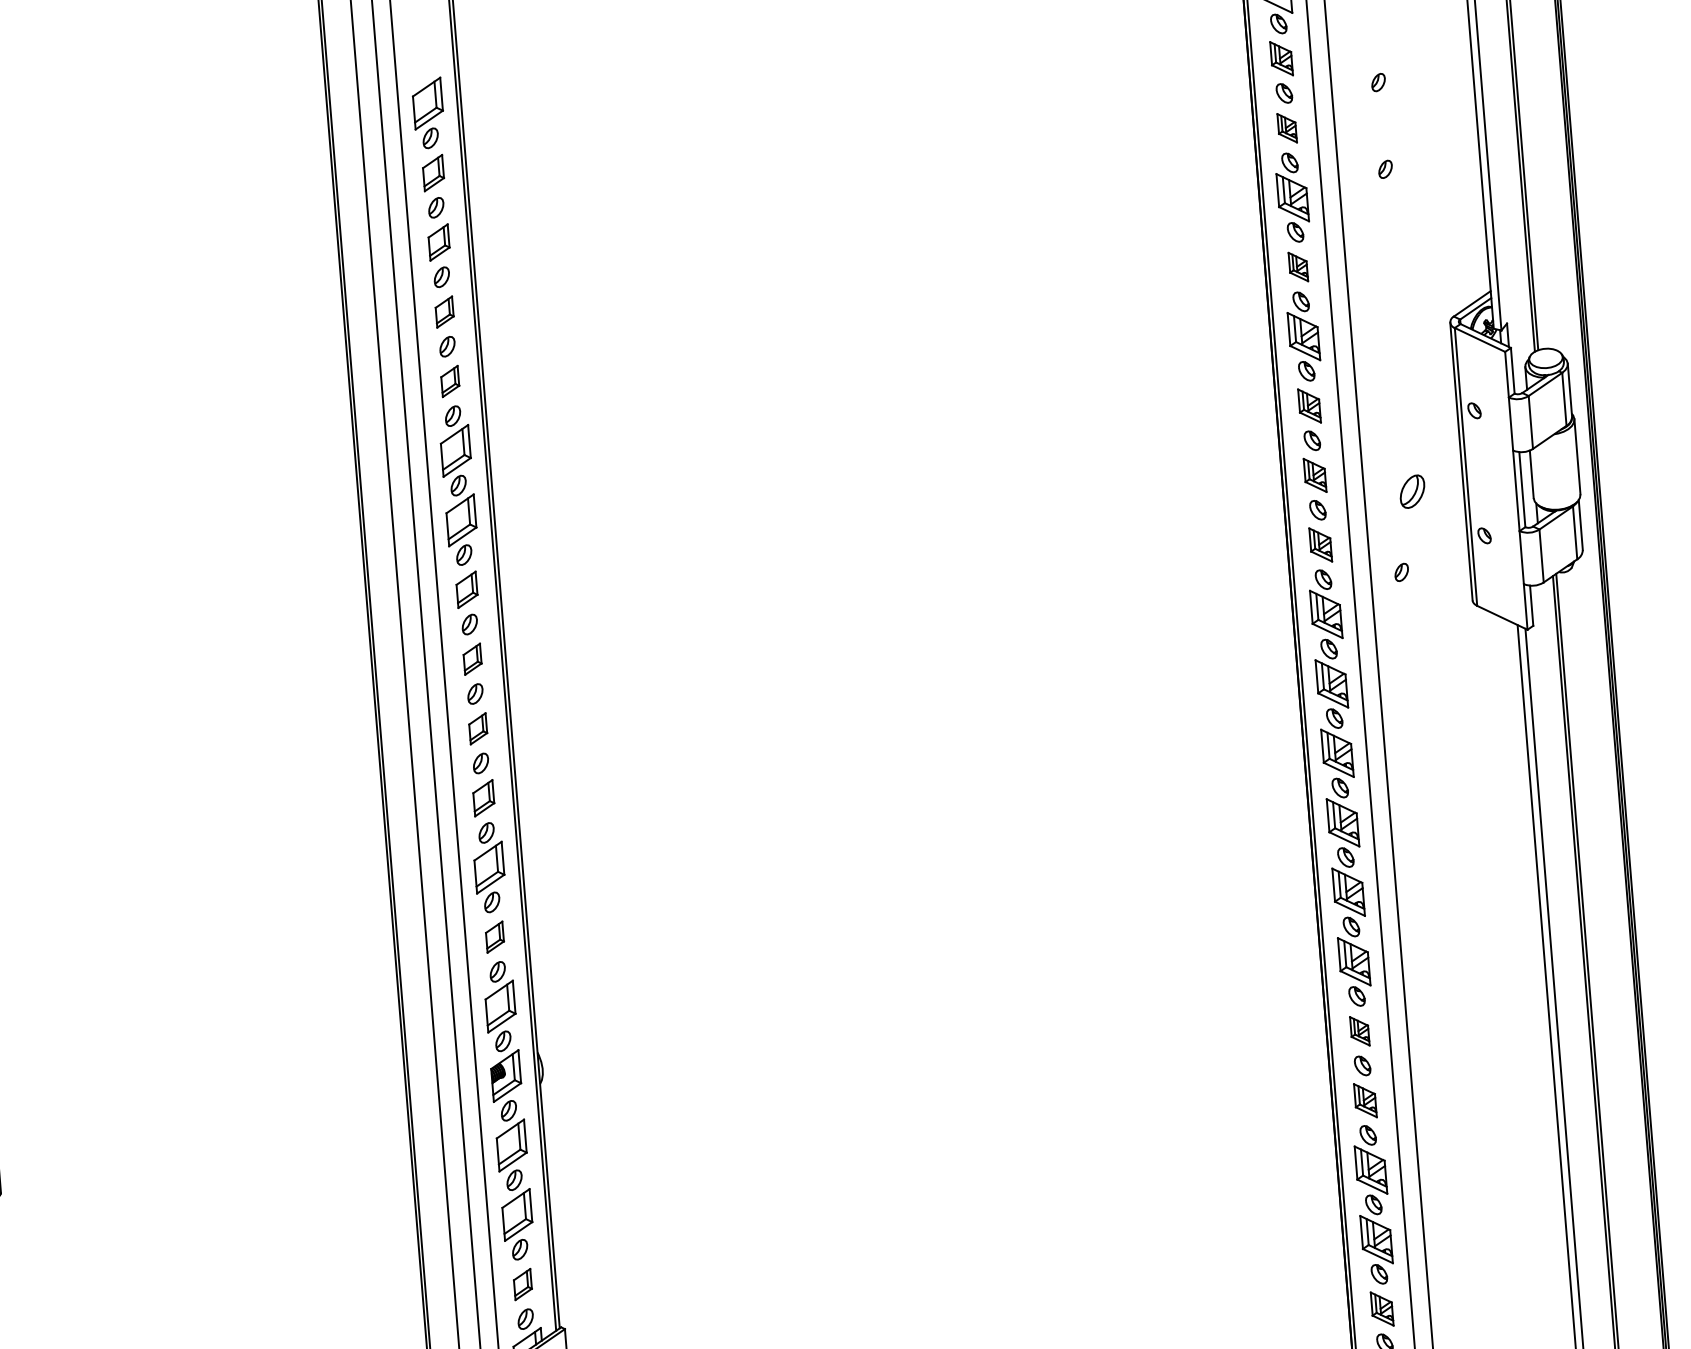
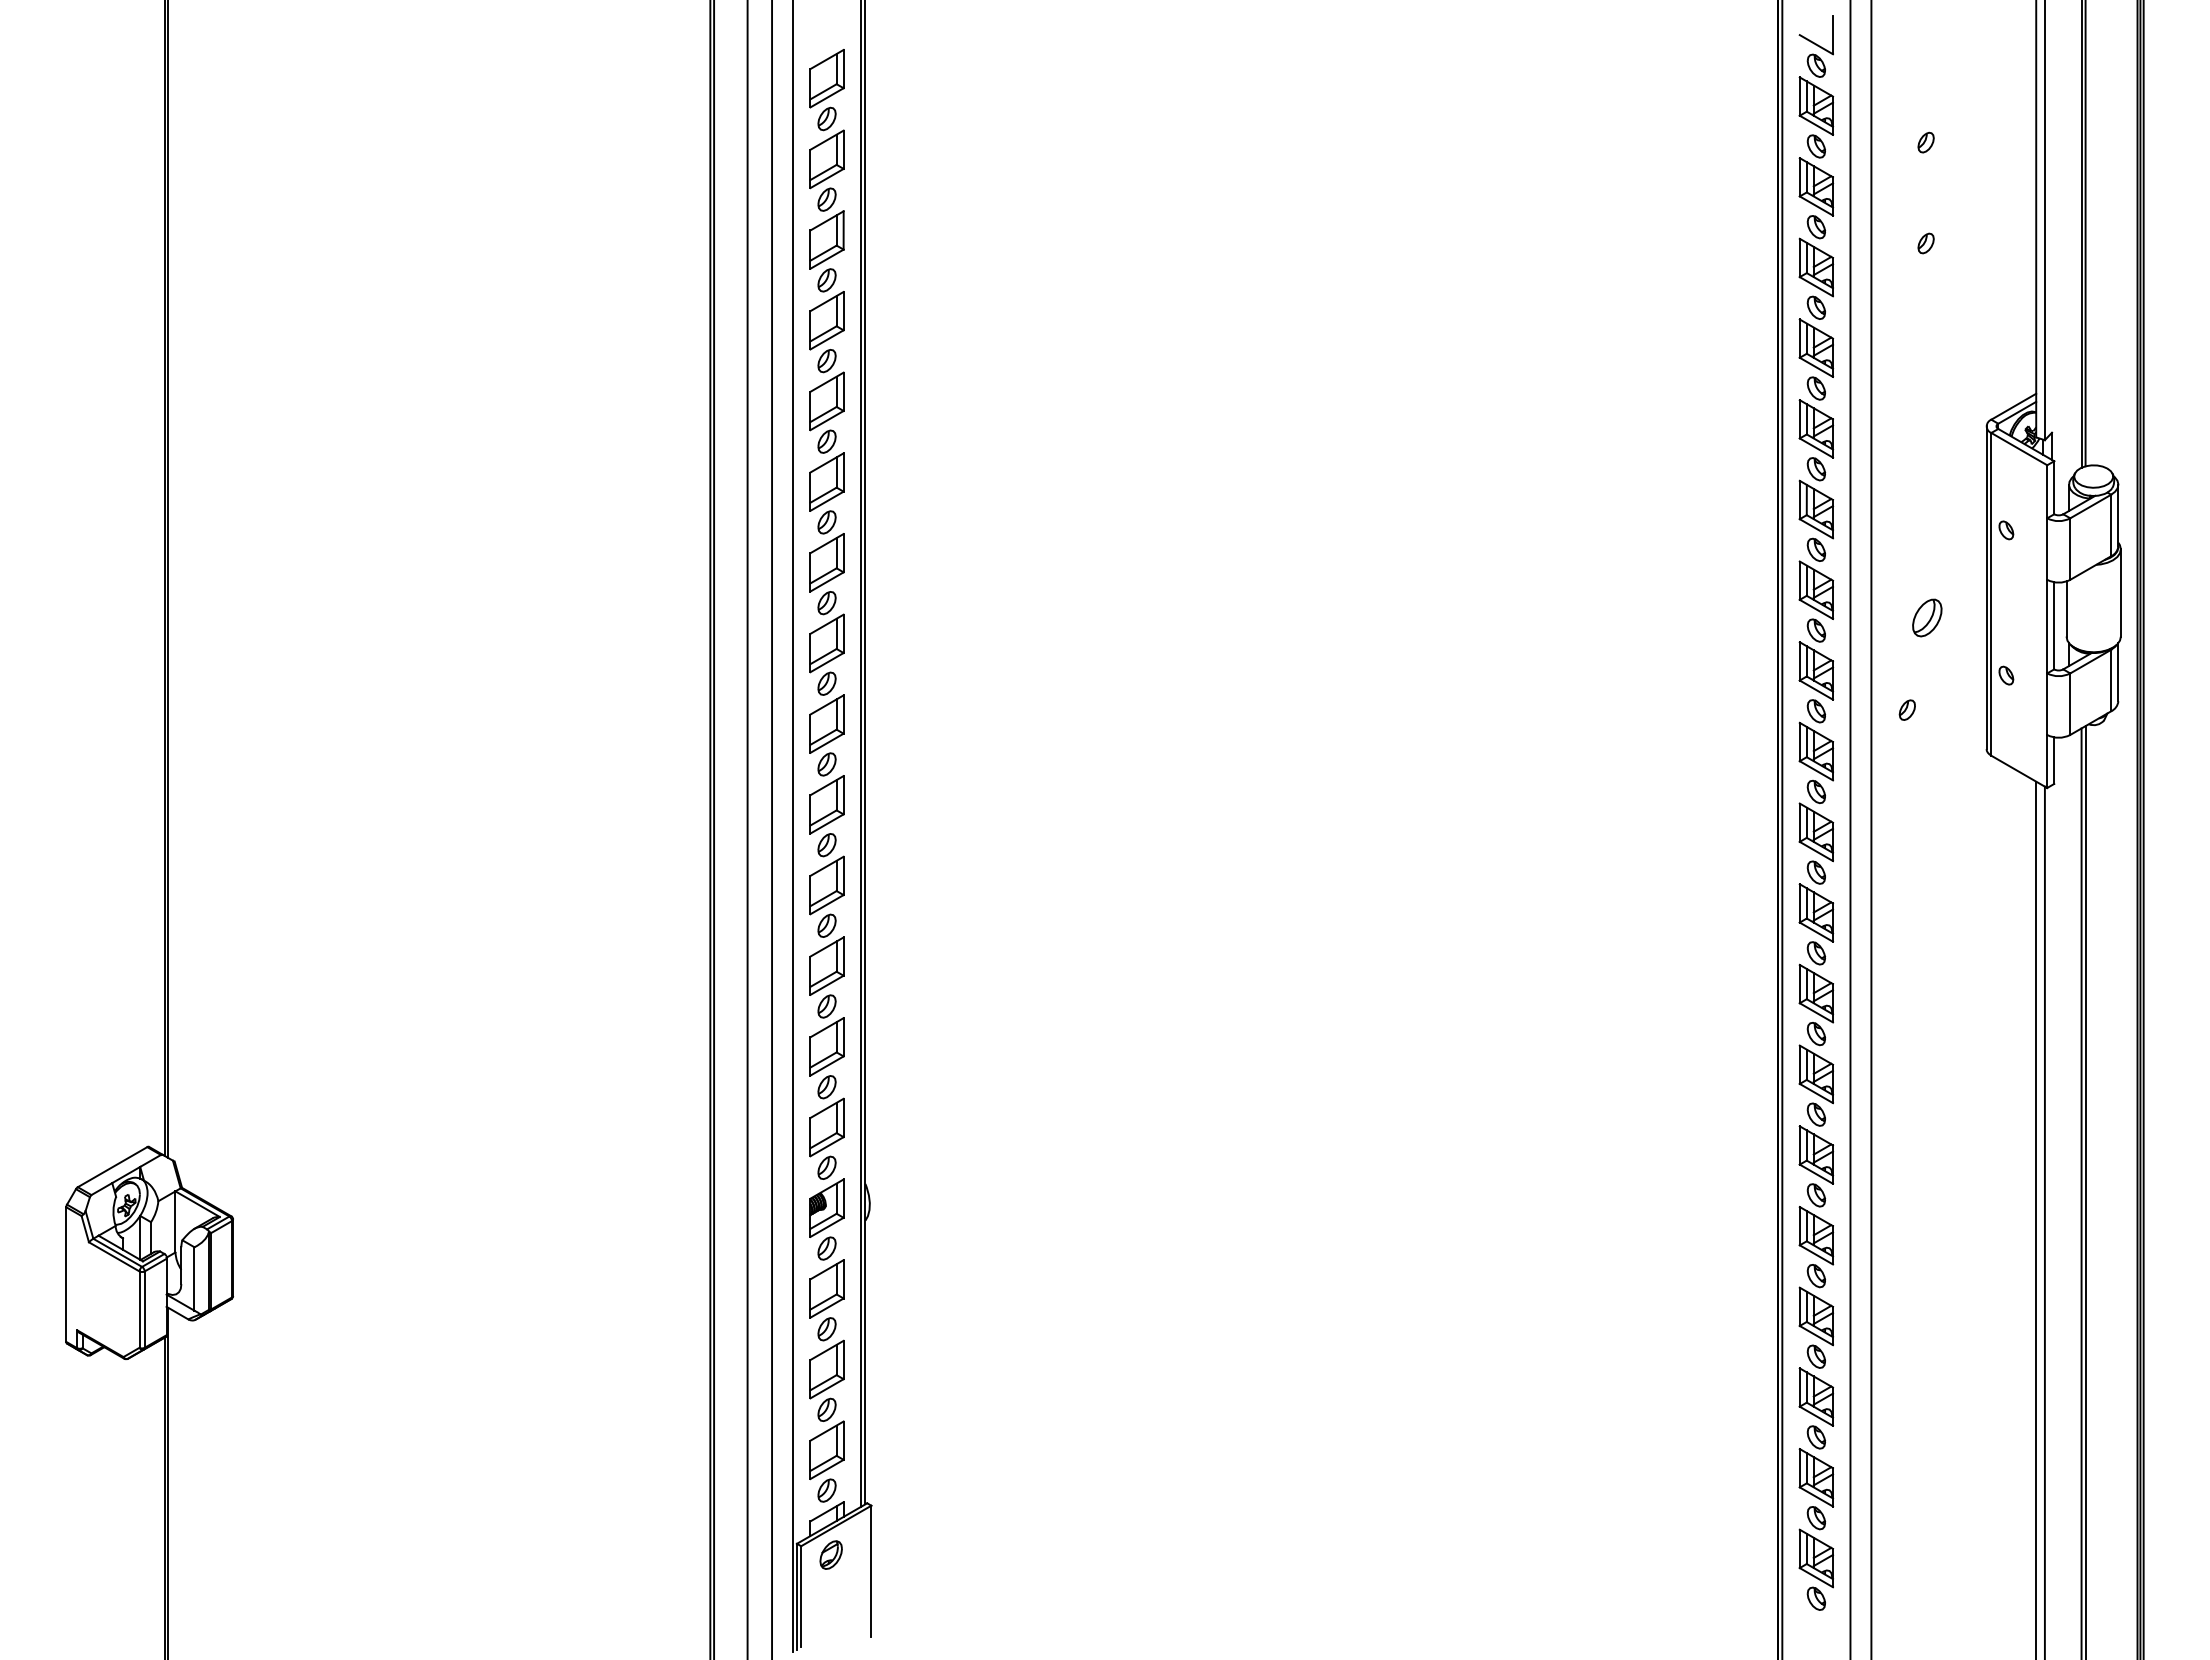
part: (1281, 58) -> (1816, 105), size x1.43
part: (1287, 127) -> (1816, 186), size x1.67
part: (433, 173) -> (826, 159), size x1.43
part: (438, 242) -> (826, 239), size x1.43
part: (1298, 266) -> (1816, 347), size x1.67
part: (444, 311) -> (826, 320), size x1.67
part: (449, 381) -> (826, 401), size x1.67
part: (1309, 405) -> (1816, 509), size x1.43
part: (1315, 474) -> (1816, 589), size x1.43
part: (1320, 544) -> (1816, 670), size x1.43
part: (466, 589) -> (826, 643), size x1.43
part: (472, 658) -> (826, 723), size x1.67
part: (477, 728) -> (826, 804), size x1.67
part: (483, 798) -> (826, 885), size x1.43
part: (494, 936) -> (826, 1046), size x1.67
part: (1359, 1031) -> (1816, 1235), size x1.67
part: (1365, 1100) -> (1816, 1316), size x1.43
part: (522, 1284) -> (826, 1450), size x1.67
part: (1382, 1309) -> (1816, 1558), size x1.43

